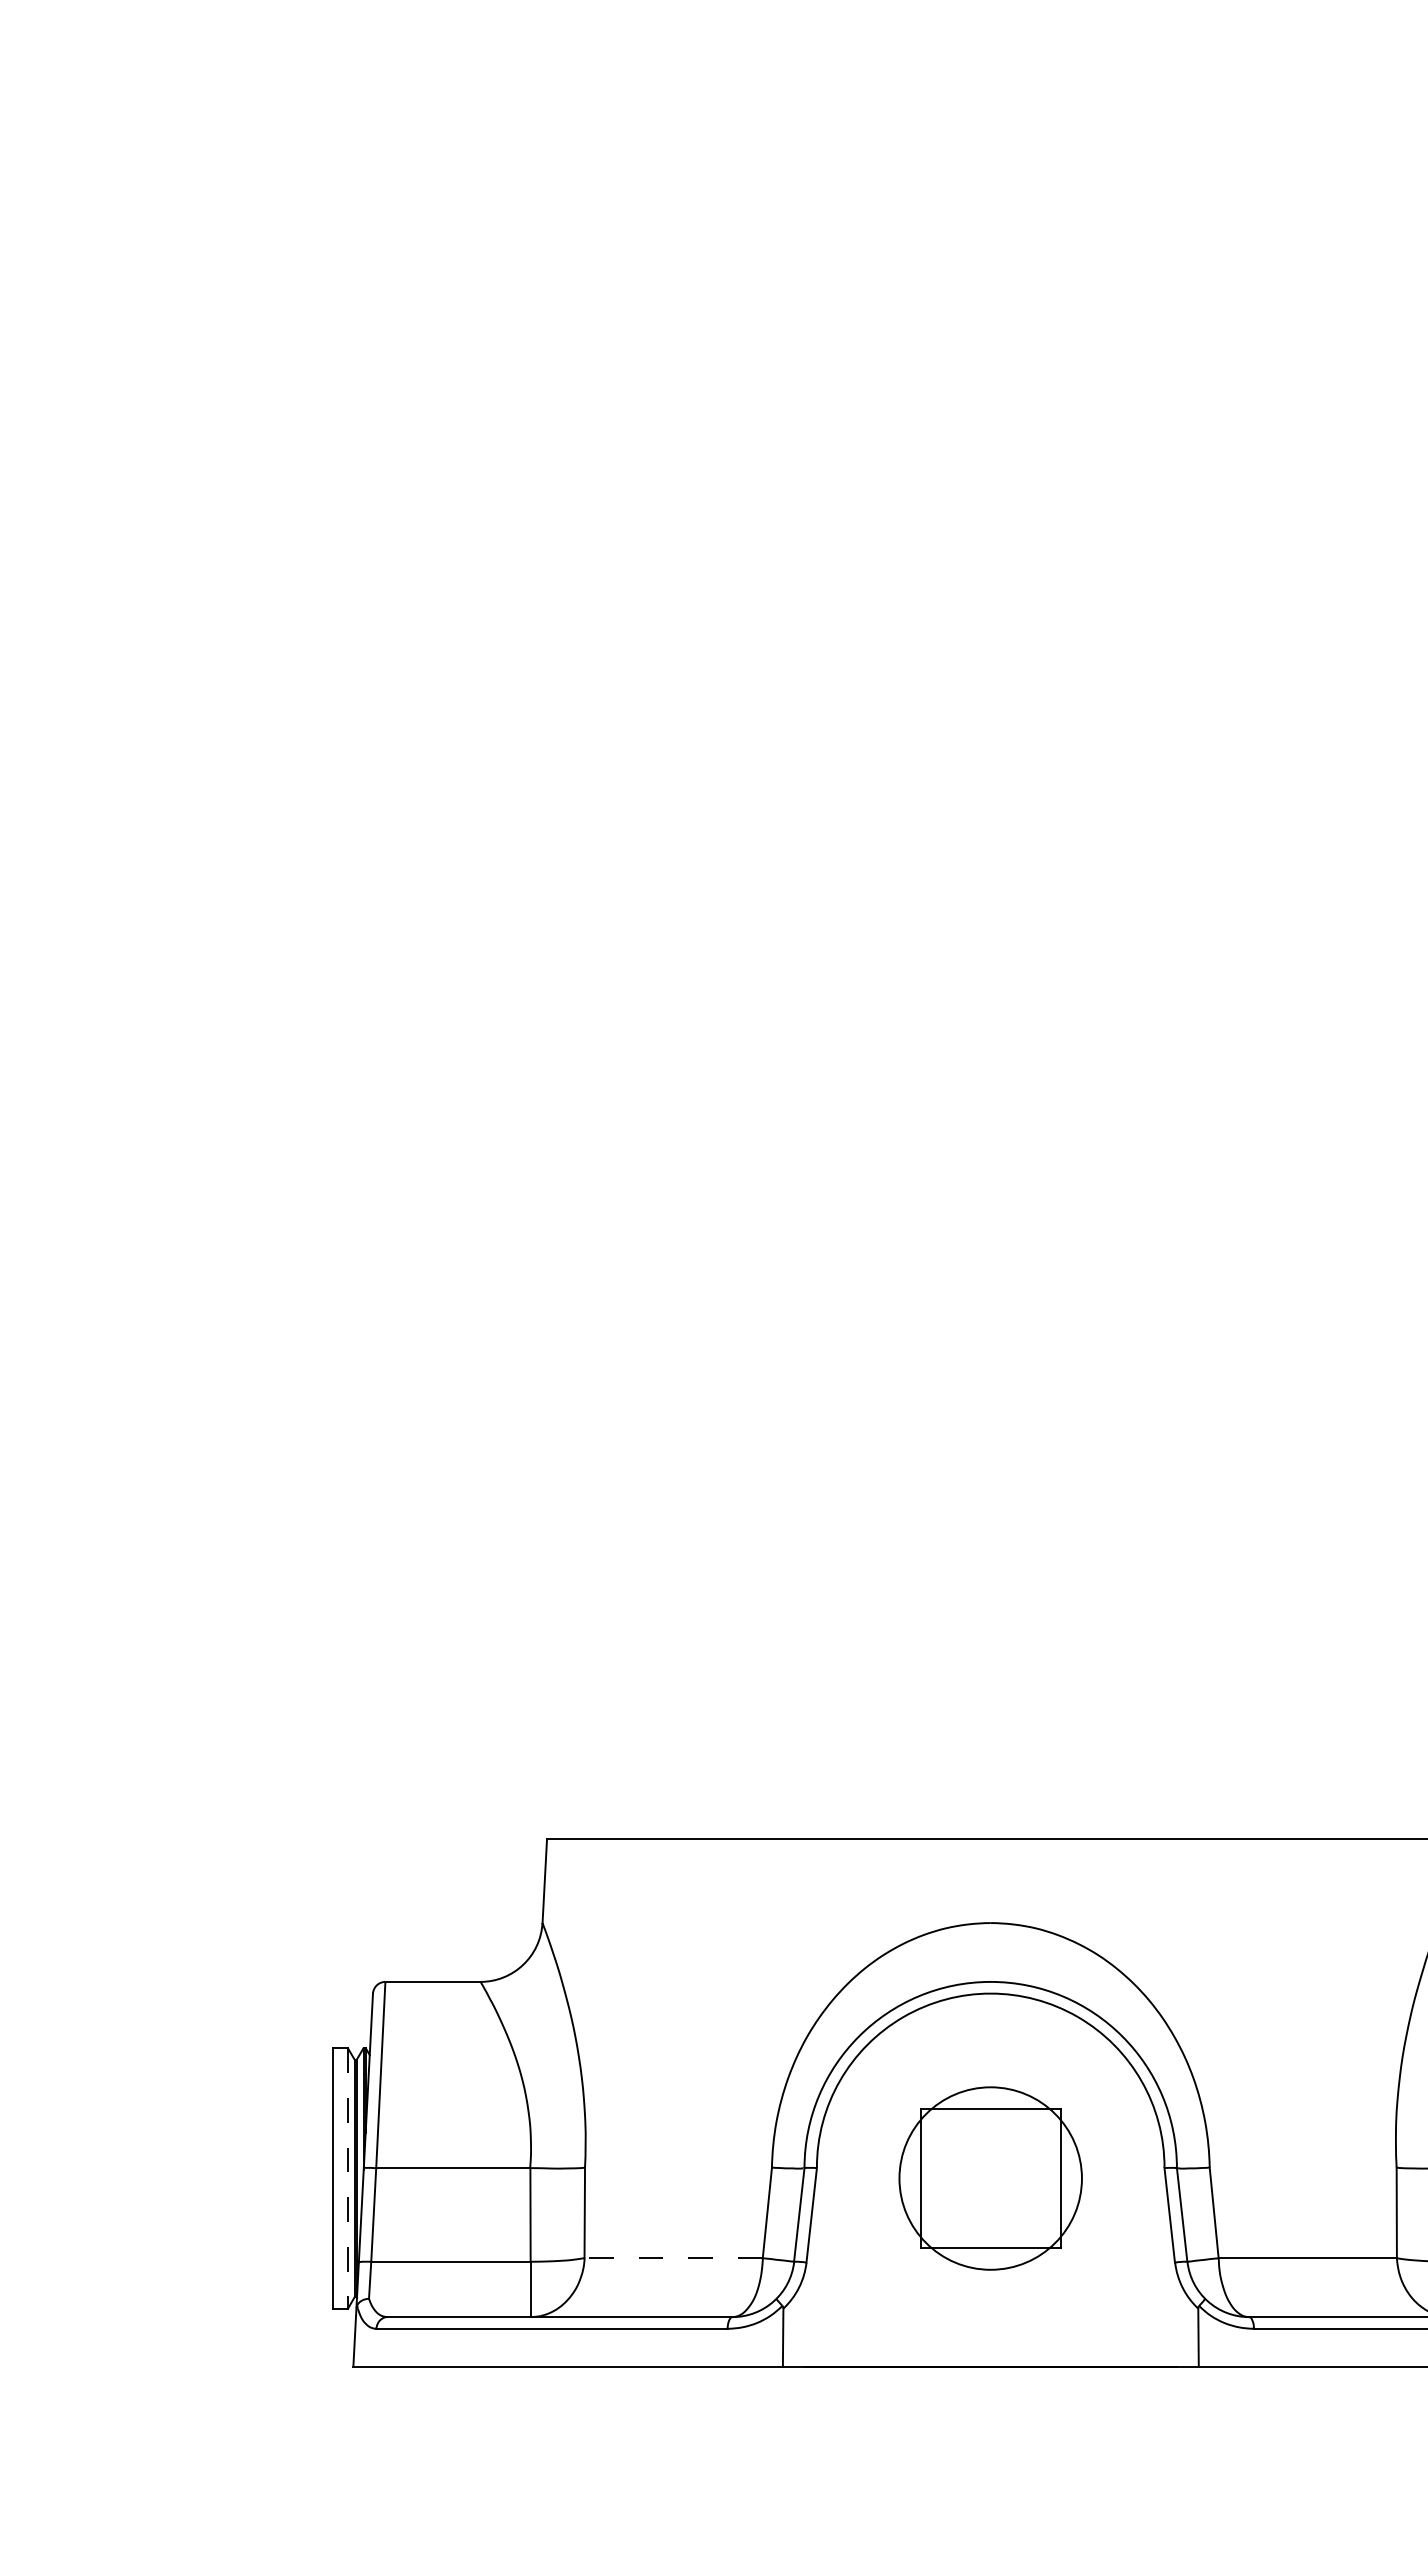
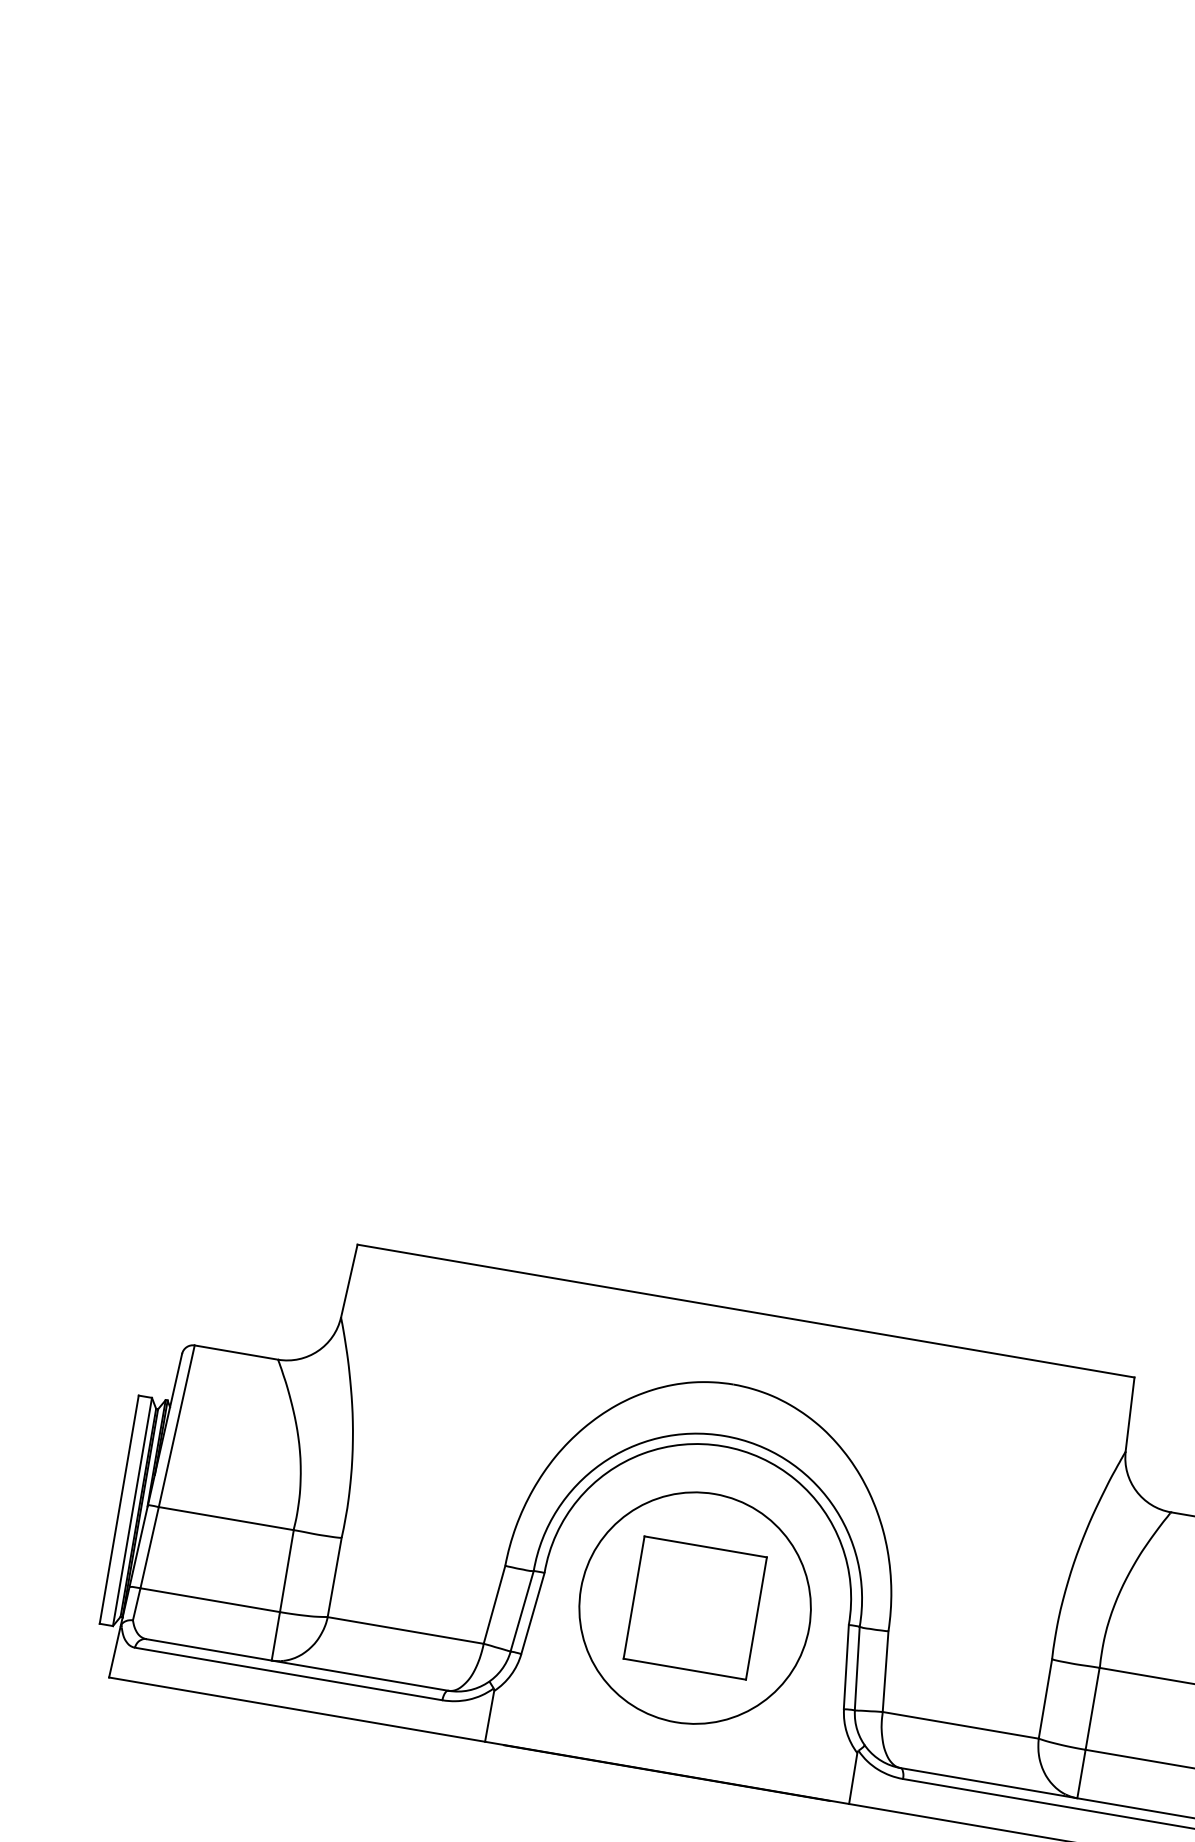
circle: (990, 2178) -> (694, 1608), size x1.43
line: (347, 2179) -> (131, 1512), dashed -> solid
line: (673, 2258) -> (405, 1630), dashed -> solid

